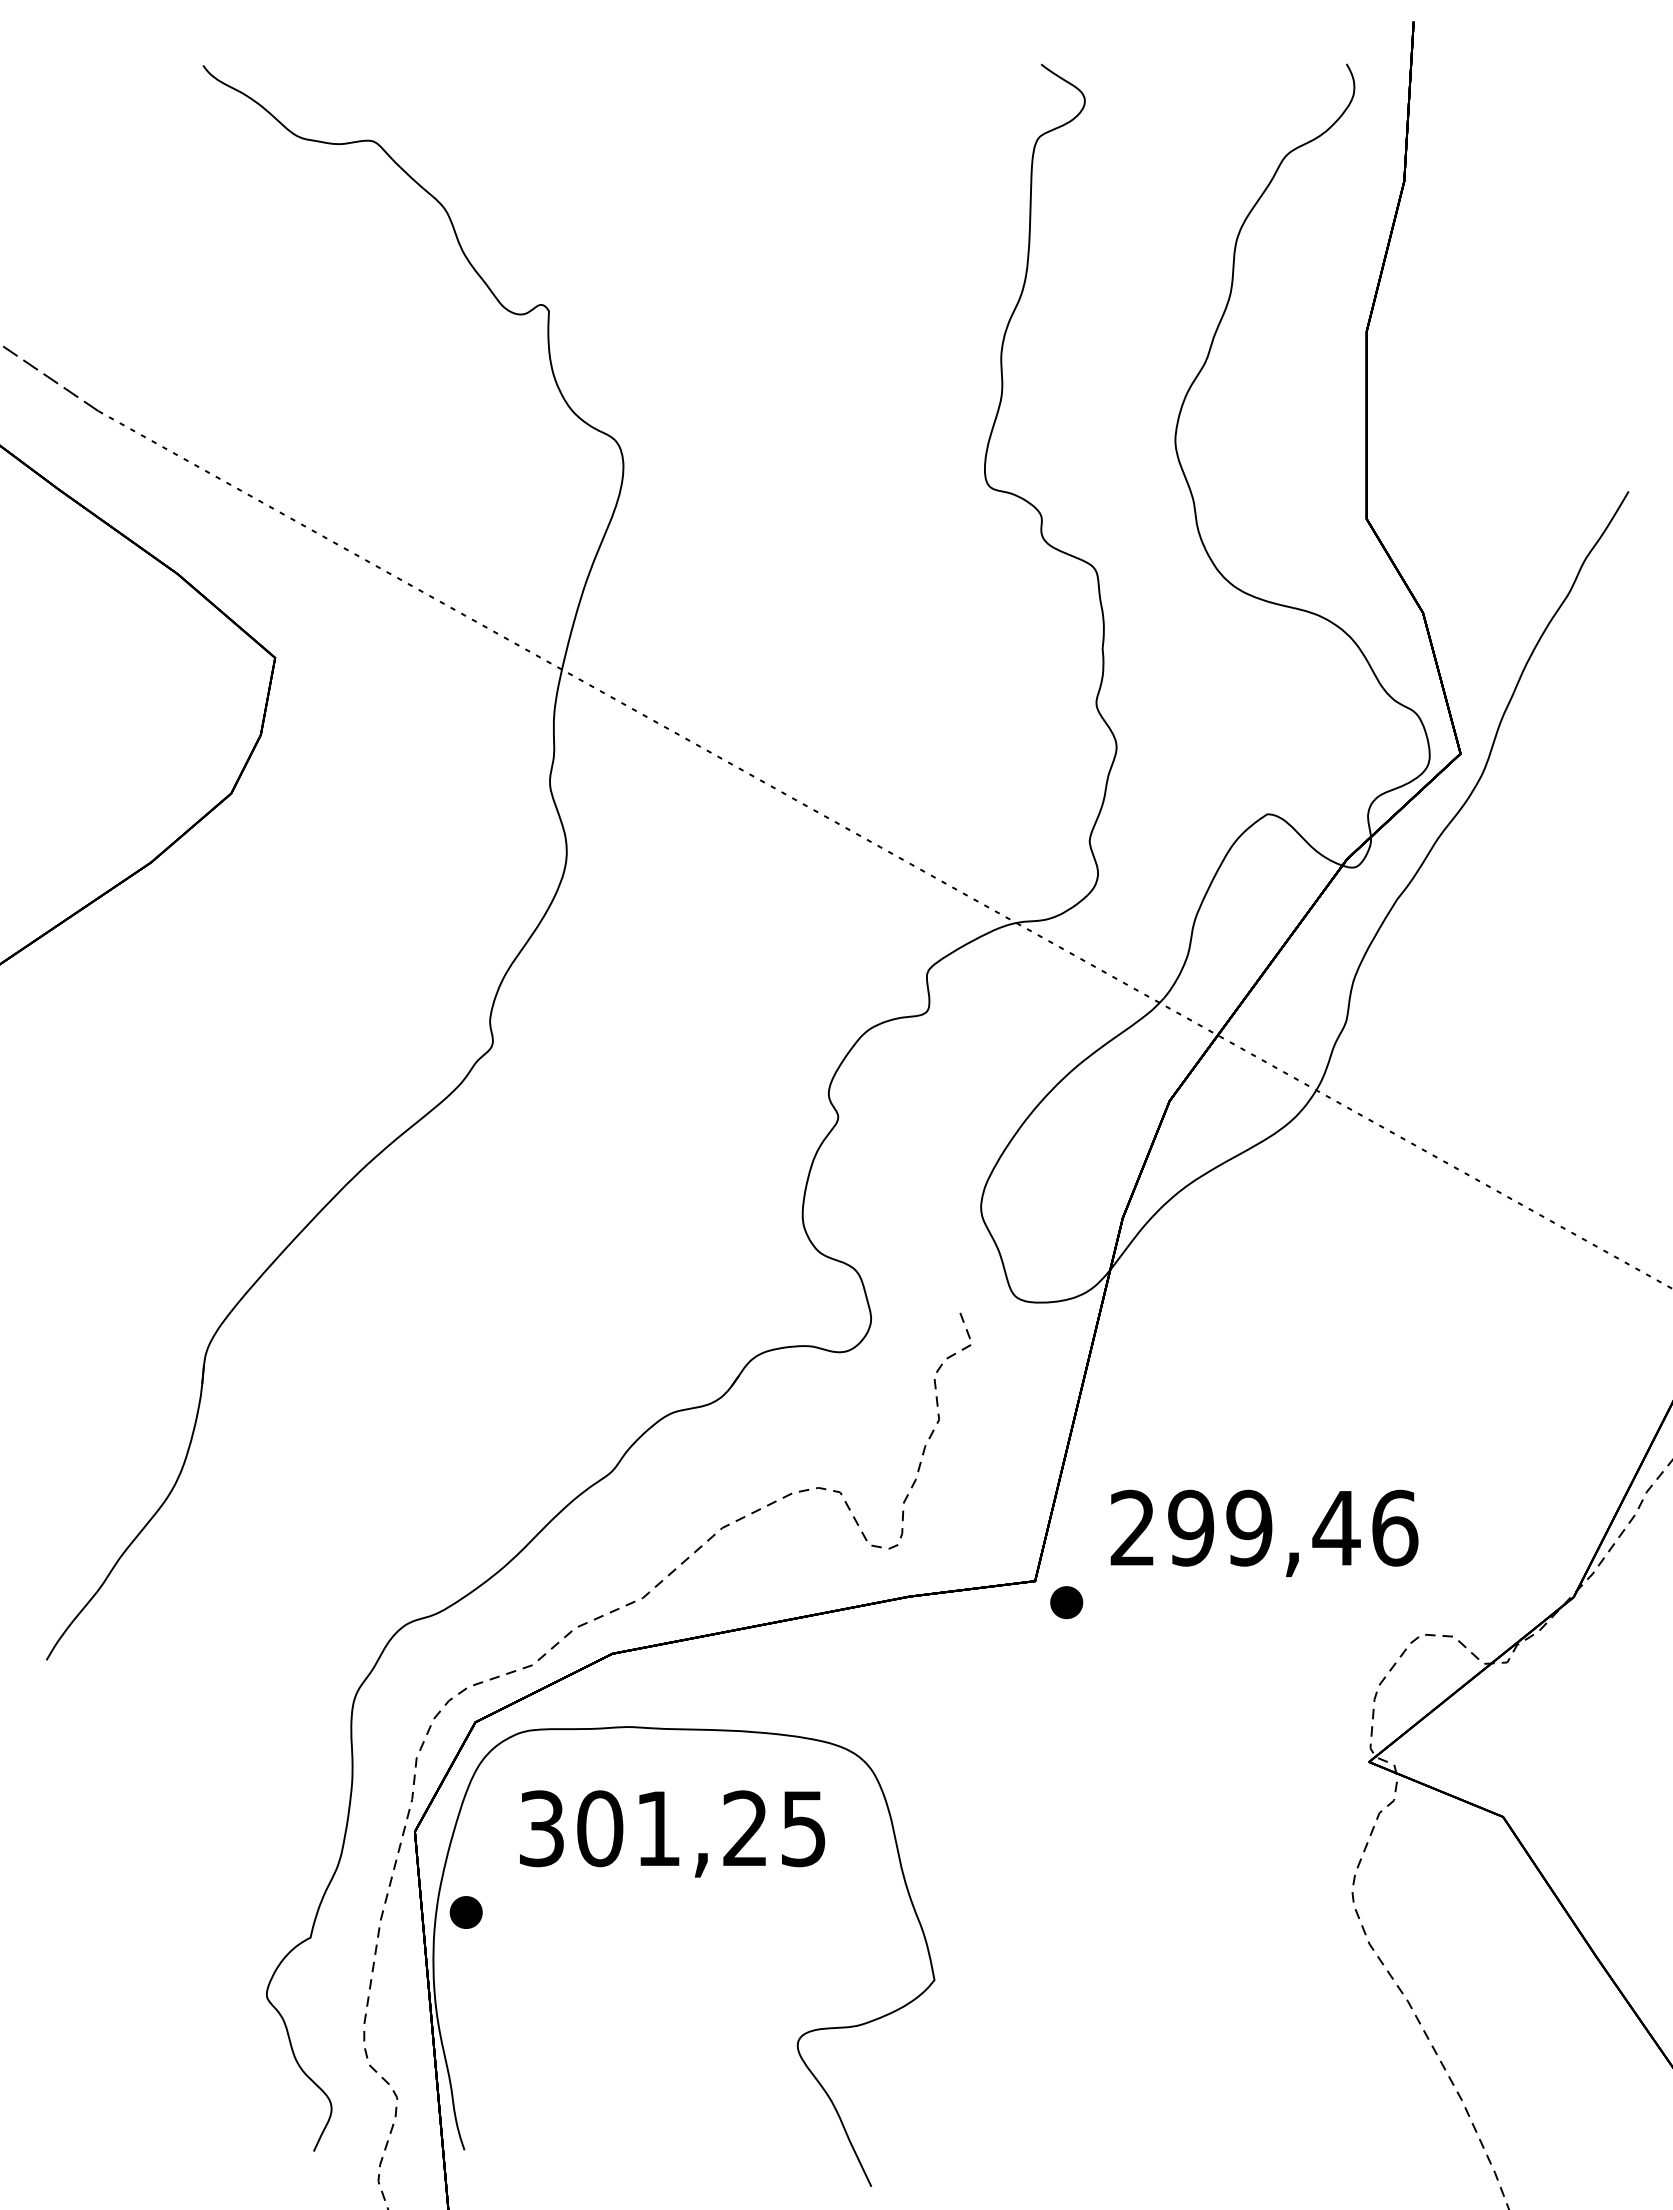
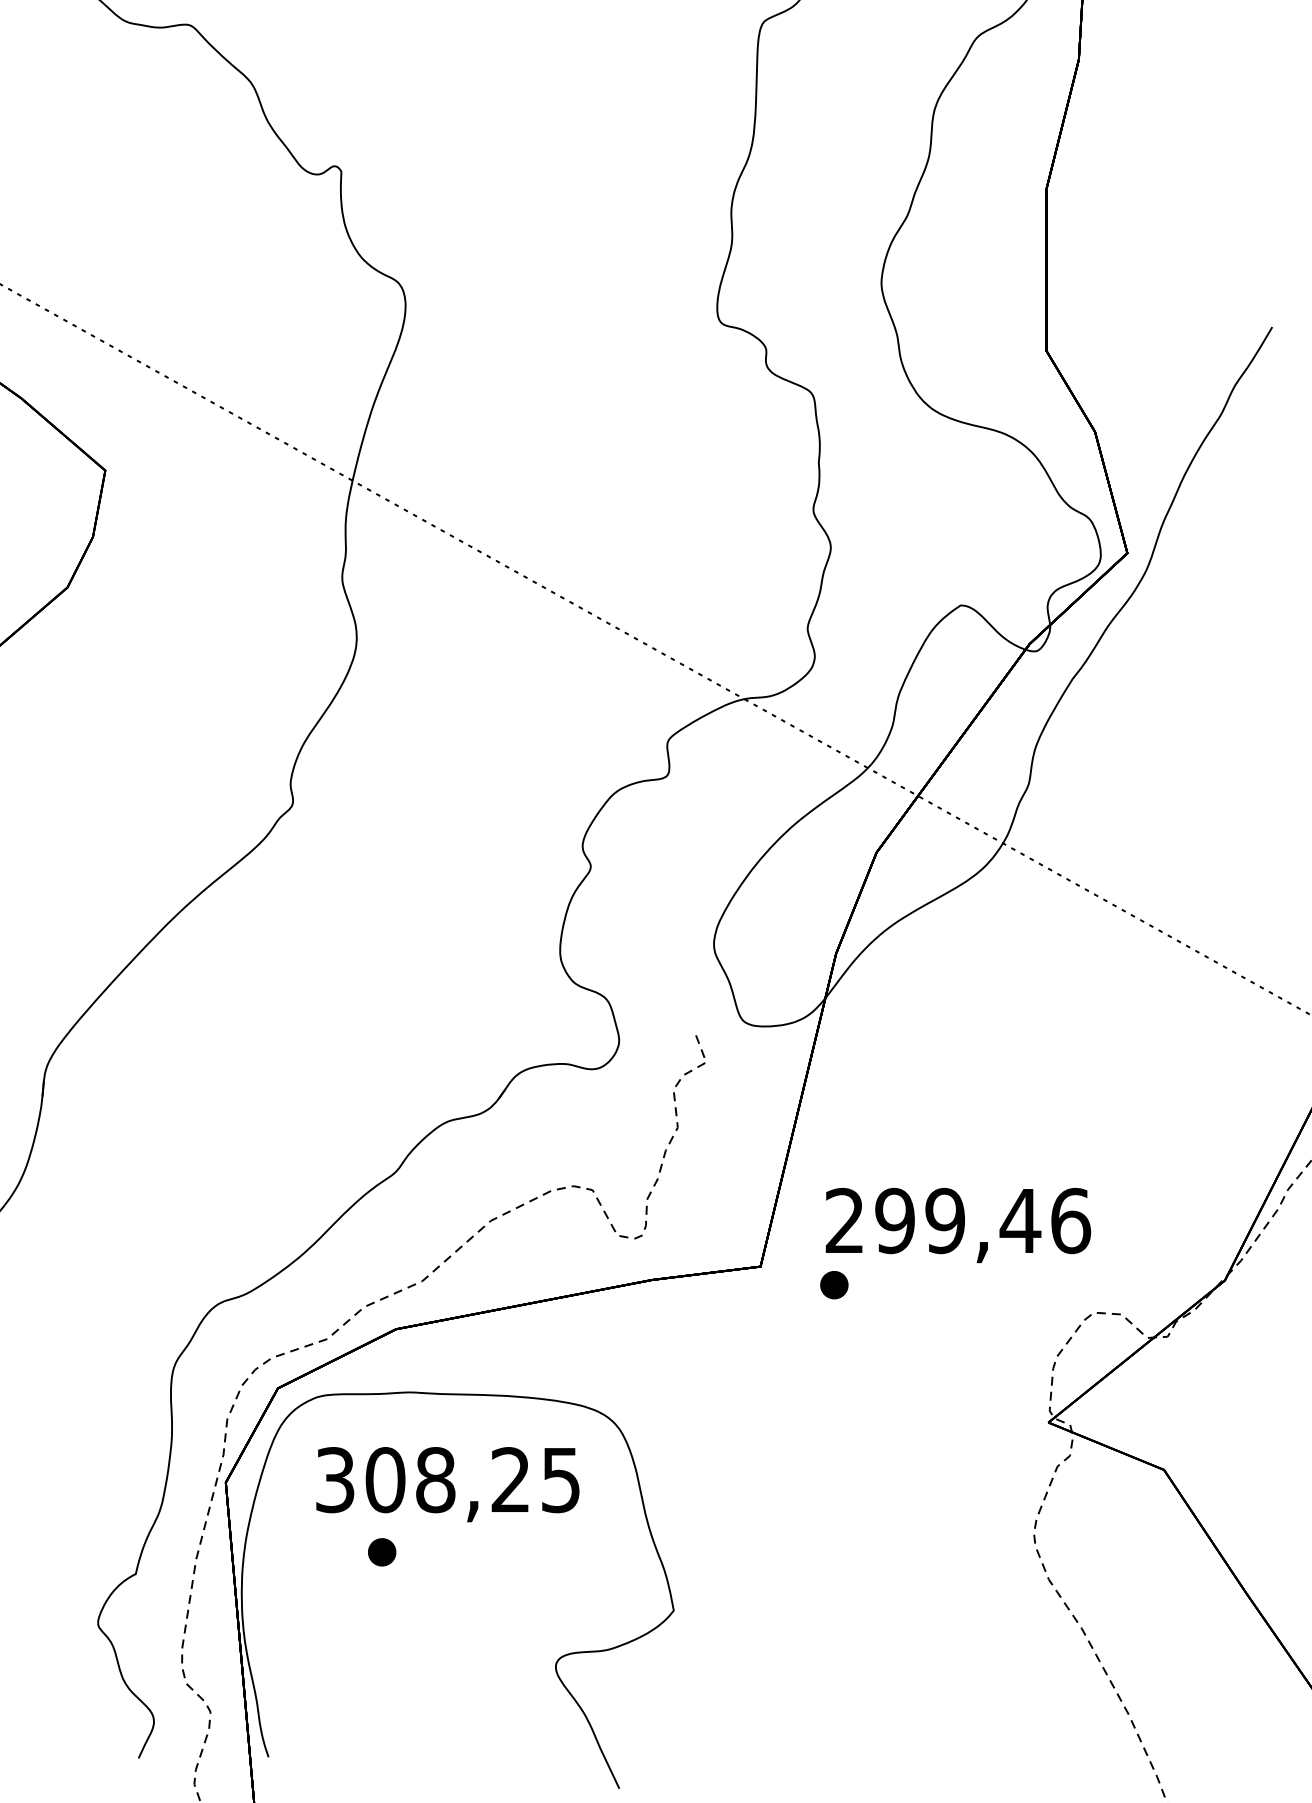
part: (1066, 1602) -> (834, 1285), moved
text: (658, 1828) -> (435, 1479), 301,25 -> 308,25
part: (465, 1912) -> (381, 1552), moved

